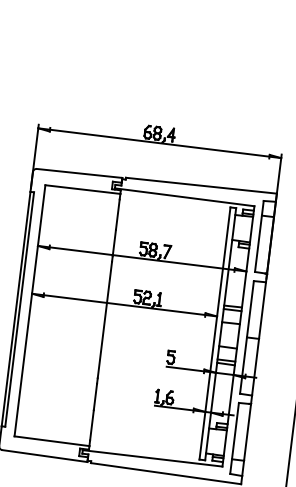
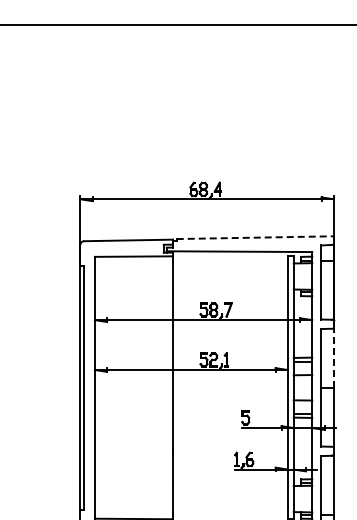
line: (201, 185) -> (255, 237), solid -> dashed
line: (262, 310) -> (333, 358), solid -> dashed

